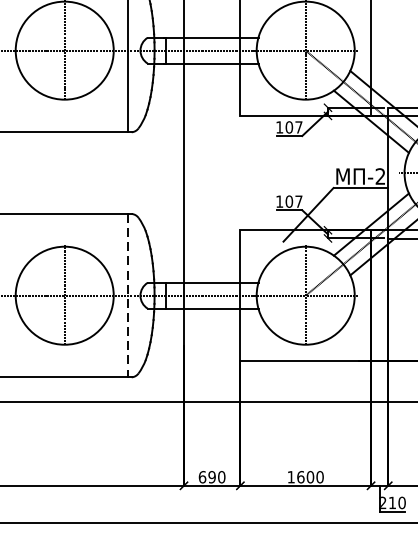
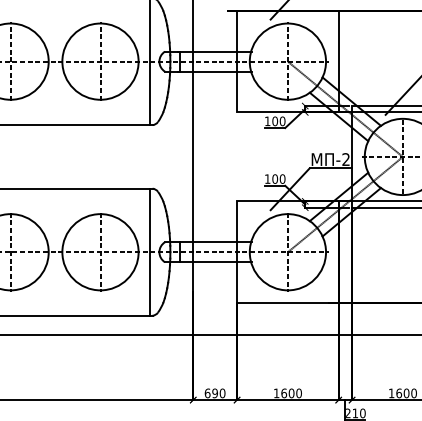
text: (298, 127) -> (282, 121), 107 -> 100
text: (298, 200) -> (282, 178), 107 -> 100
line: (129, 296) -> (150, 252), dashed -> solid

